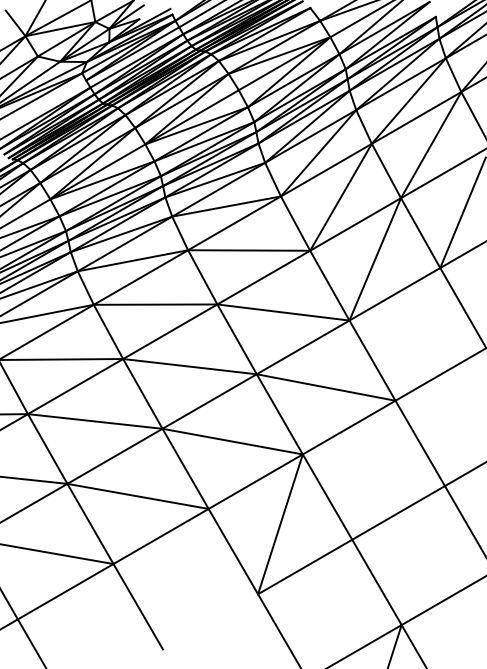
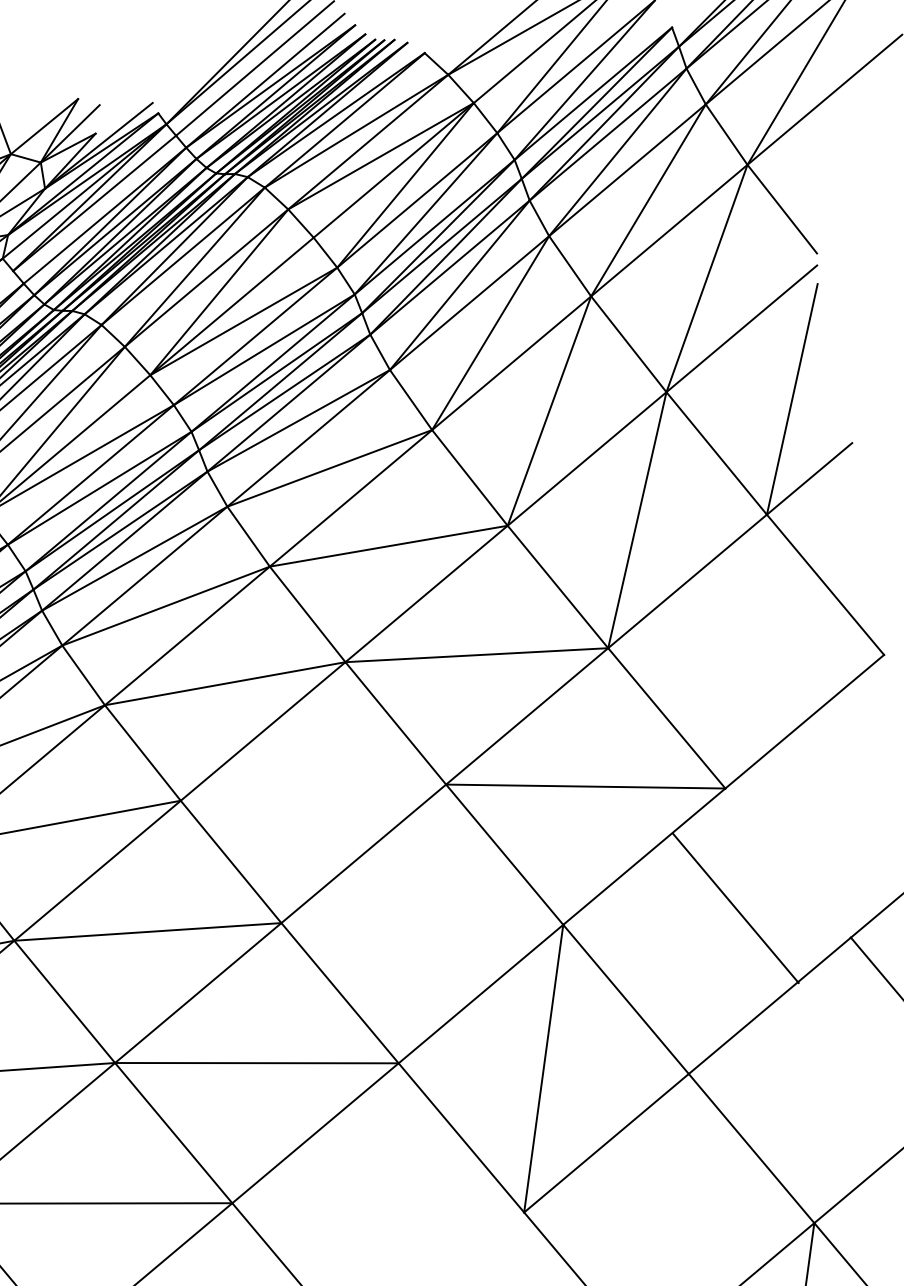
line: (189, 366) -> (312, 792), removed
line: (232, 441) -> (421, 923), removed
line: (419, 443) -> (734, 908), moved

